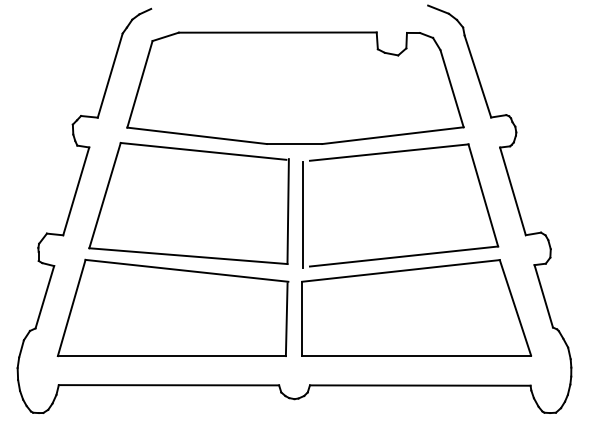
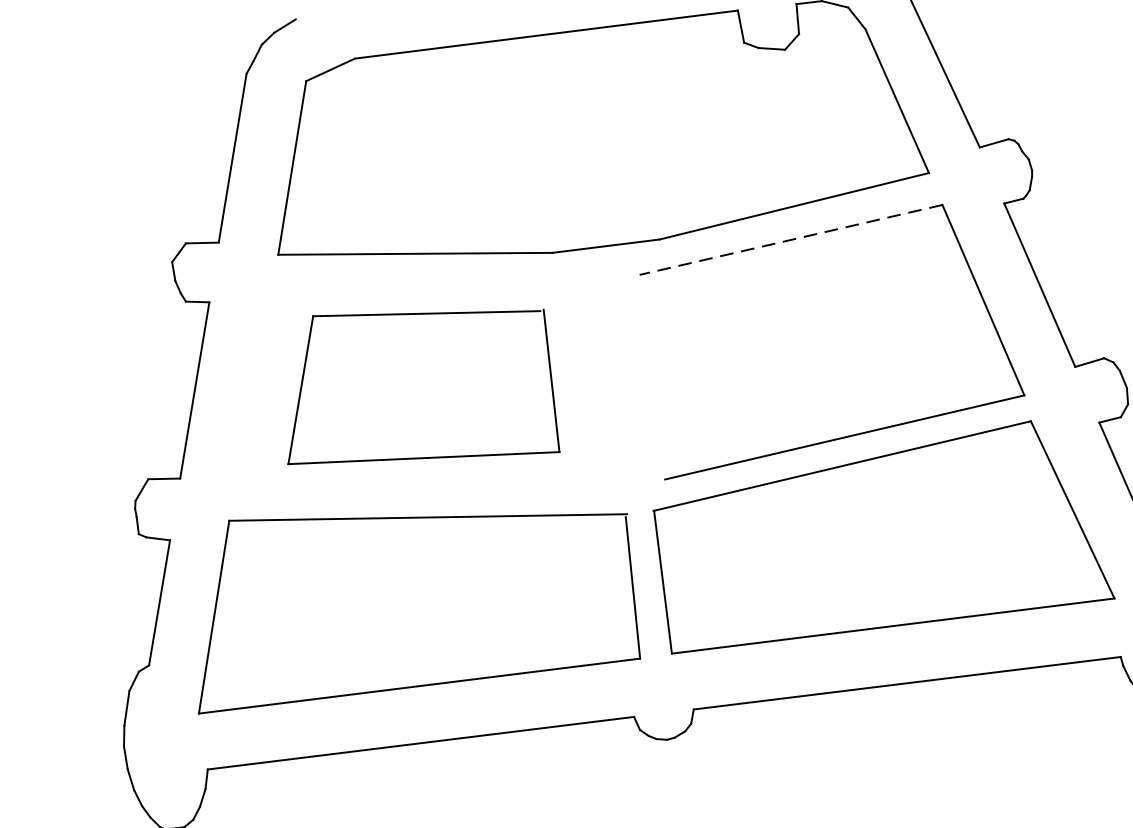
line: (389, 152) -> (791, 239), solid -> dashed
part: (188, 203) -> (414, 386), size x0.7
line: (302, 214) -> (638, 380), removed

